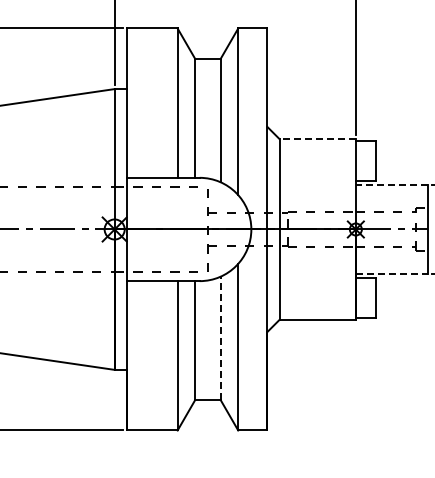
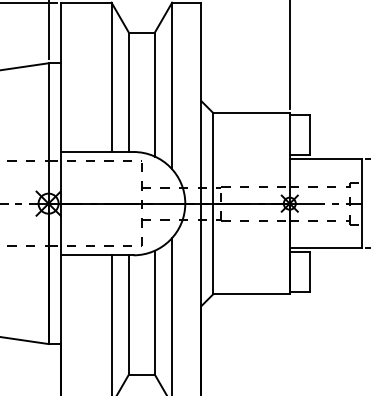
line: (317, 139) -> (251, 113), dashed -> solid
line: (391, 185) -> (325, 159), dashed -> solid
line: (392, 273) -> (326, 247), dashed -> solid
line: (220, 338) -> (154, 312), dashed -> solid

